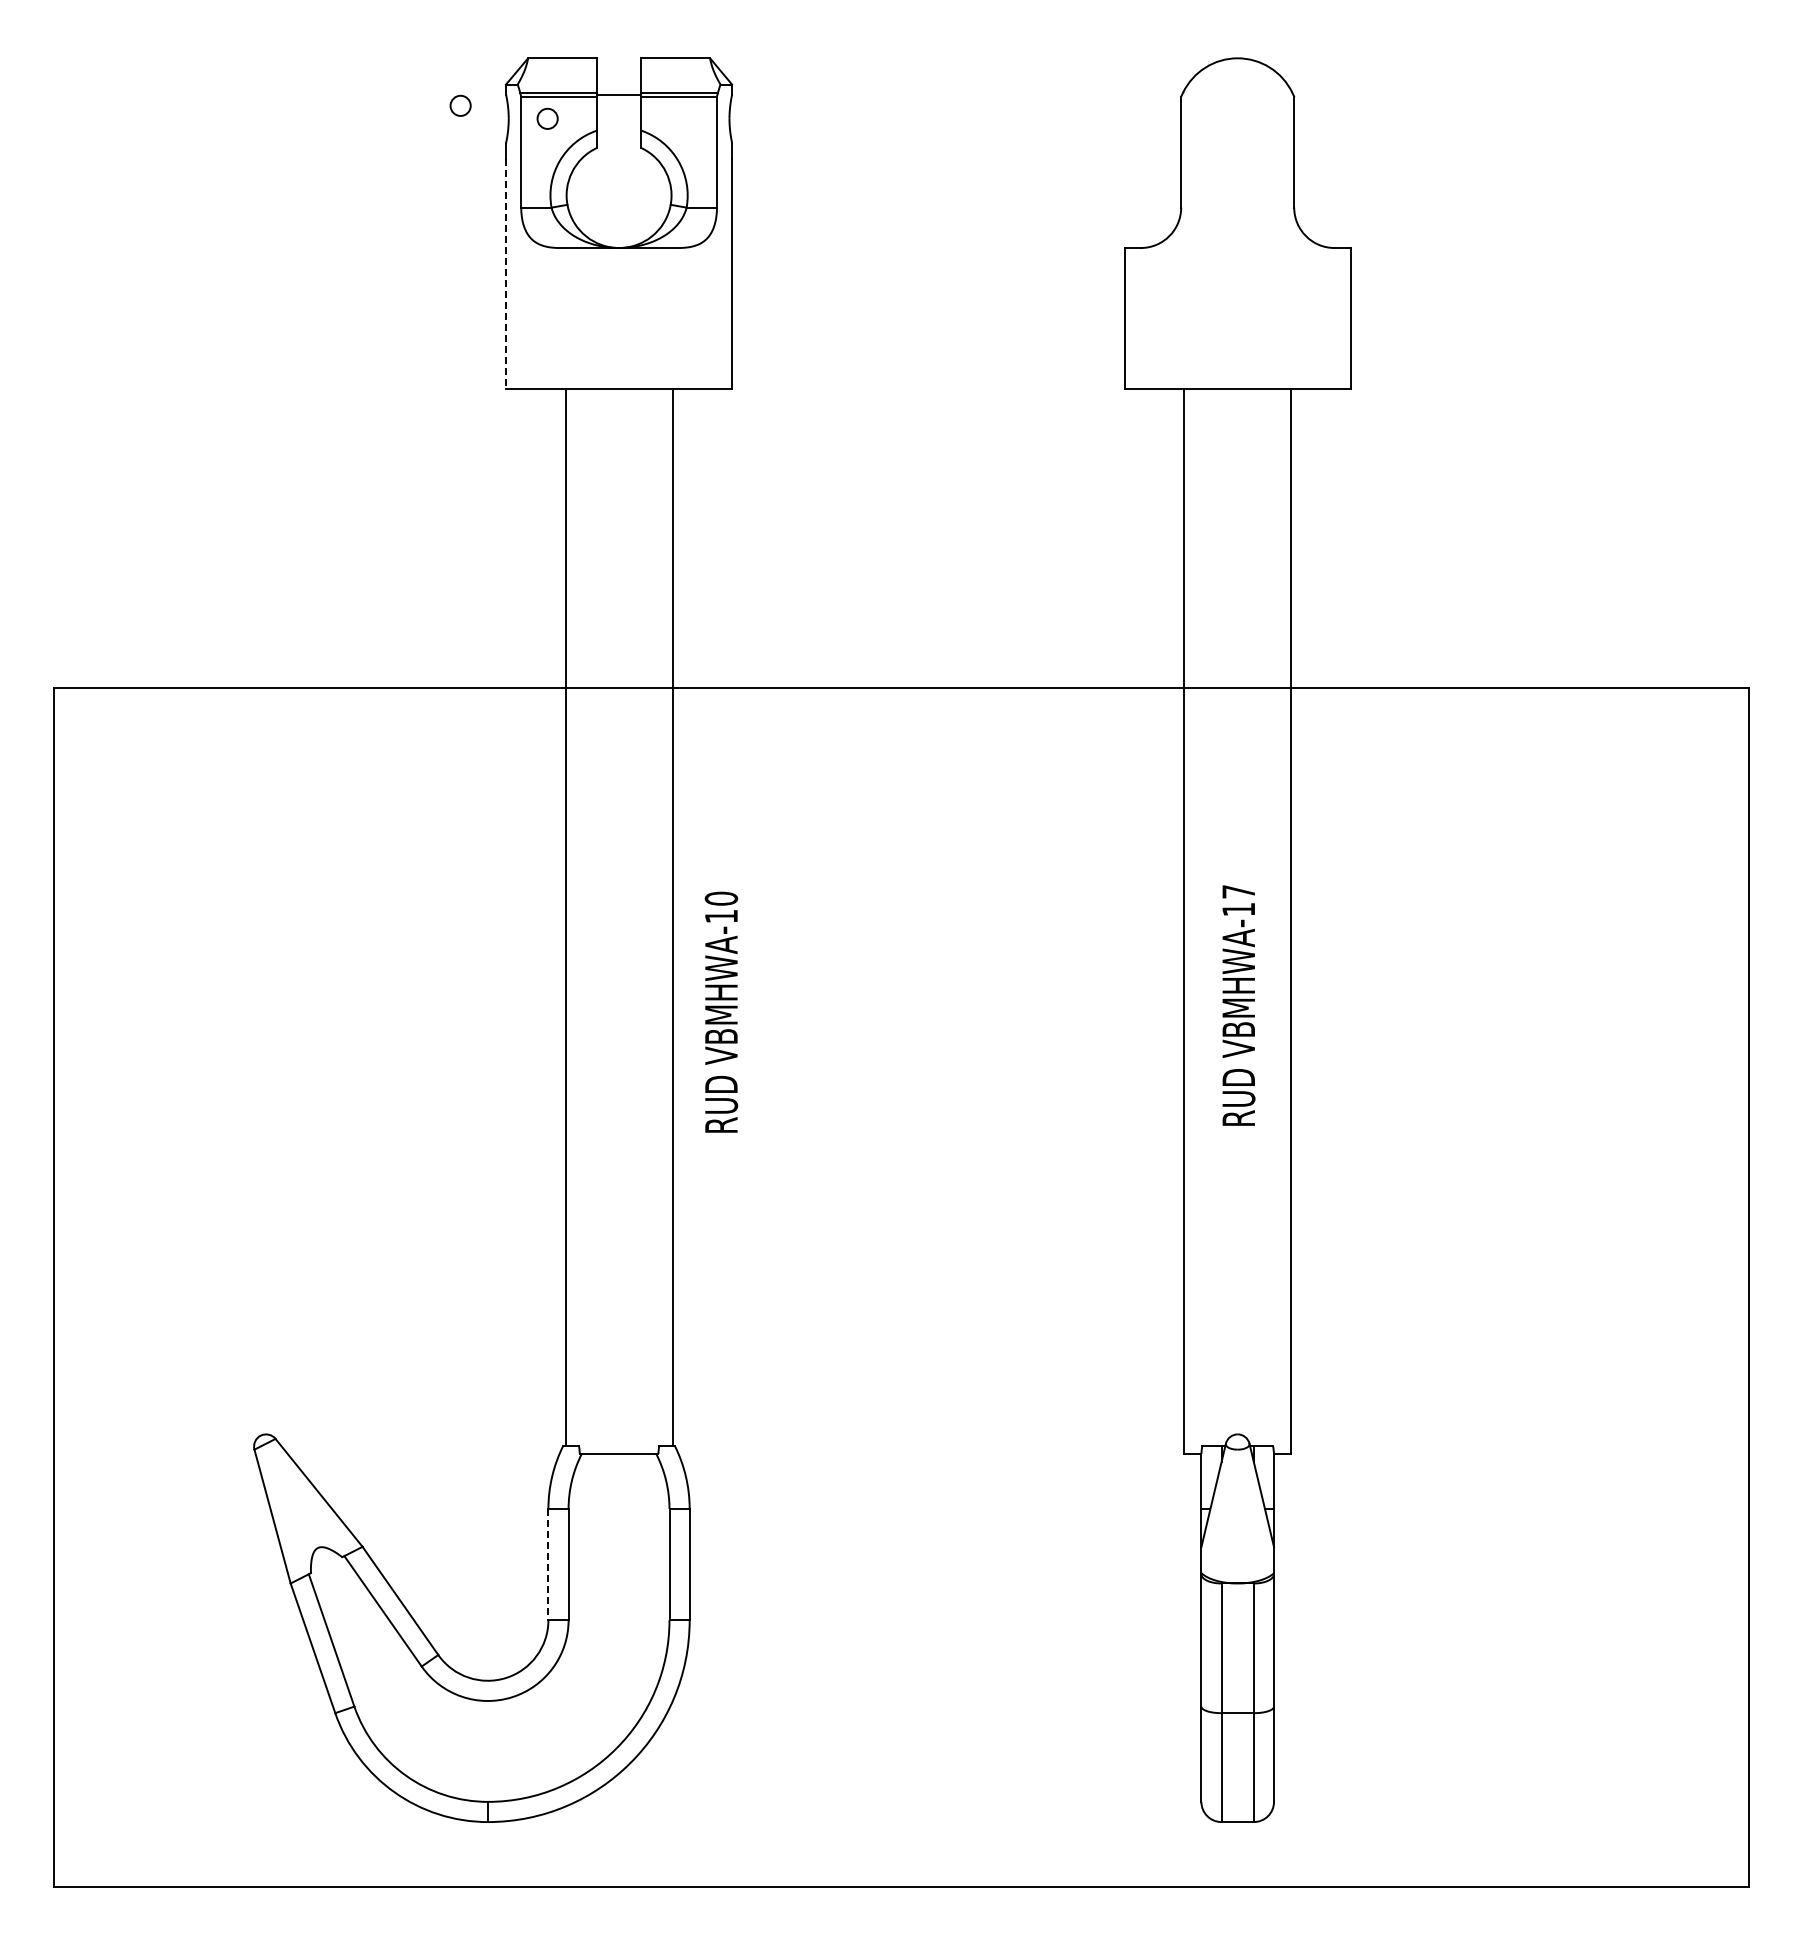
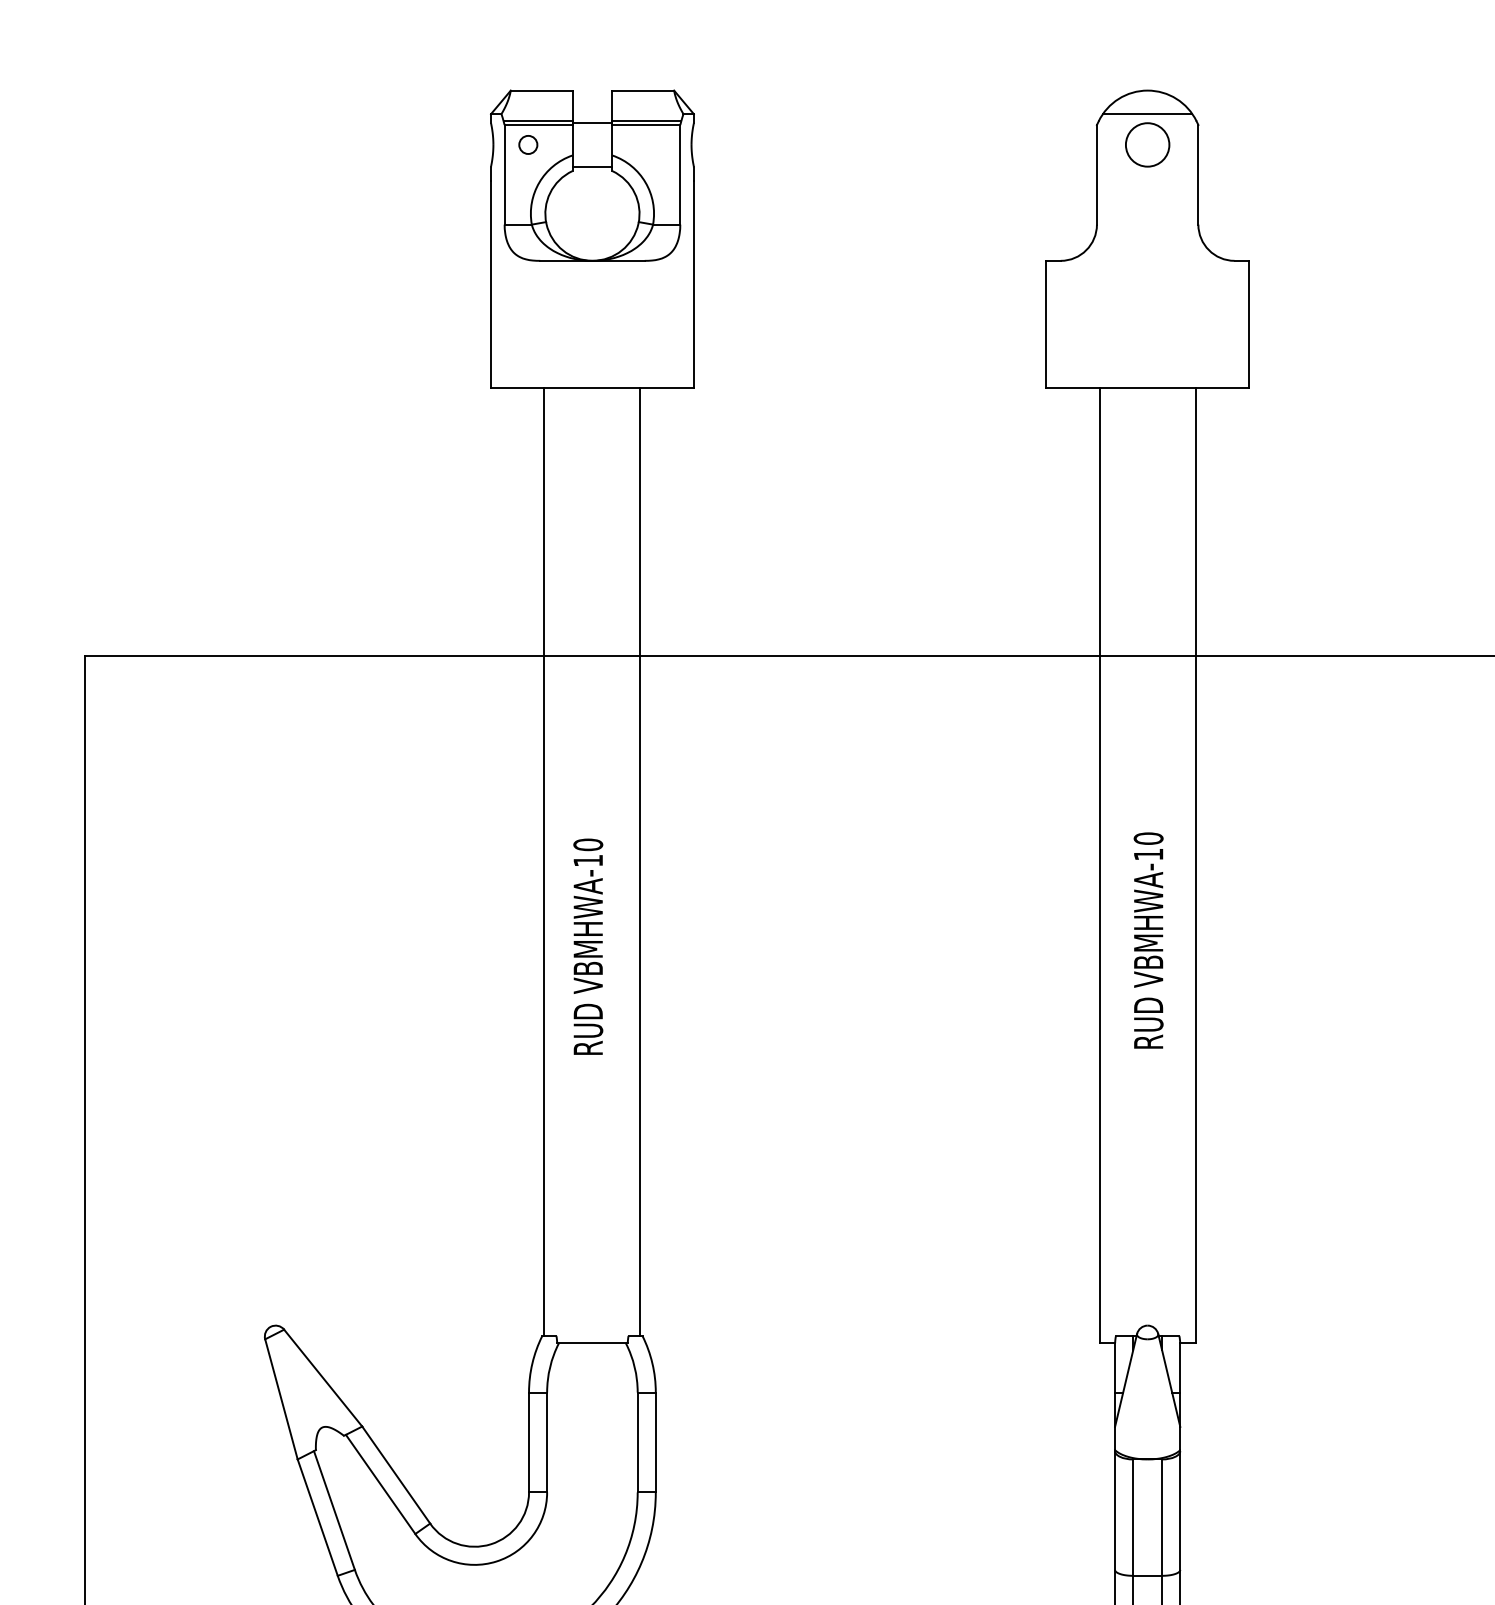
line: (1237, 84) -> (1147, 114), added
circle: (460, 105) -> (450, 132), removed
circle: (1237, 118) -> (1147, 144), added
line: (618, 143) -> (591, 167), added
line: (506, 274) -> (491, 284), dashed -> solid
text: (1238, 891) -> (1148, 838), VBMHWA-17 -> VBMHWA-10
text: (721, 1011) -> (588, 946), moved
line: (548, 1564) -> (529, 1442), dashed -> solid

